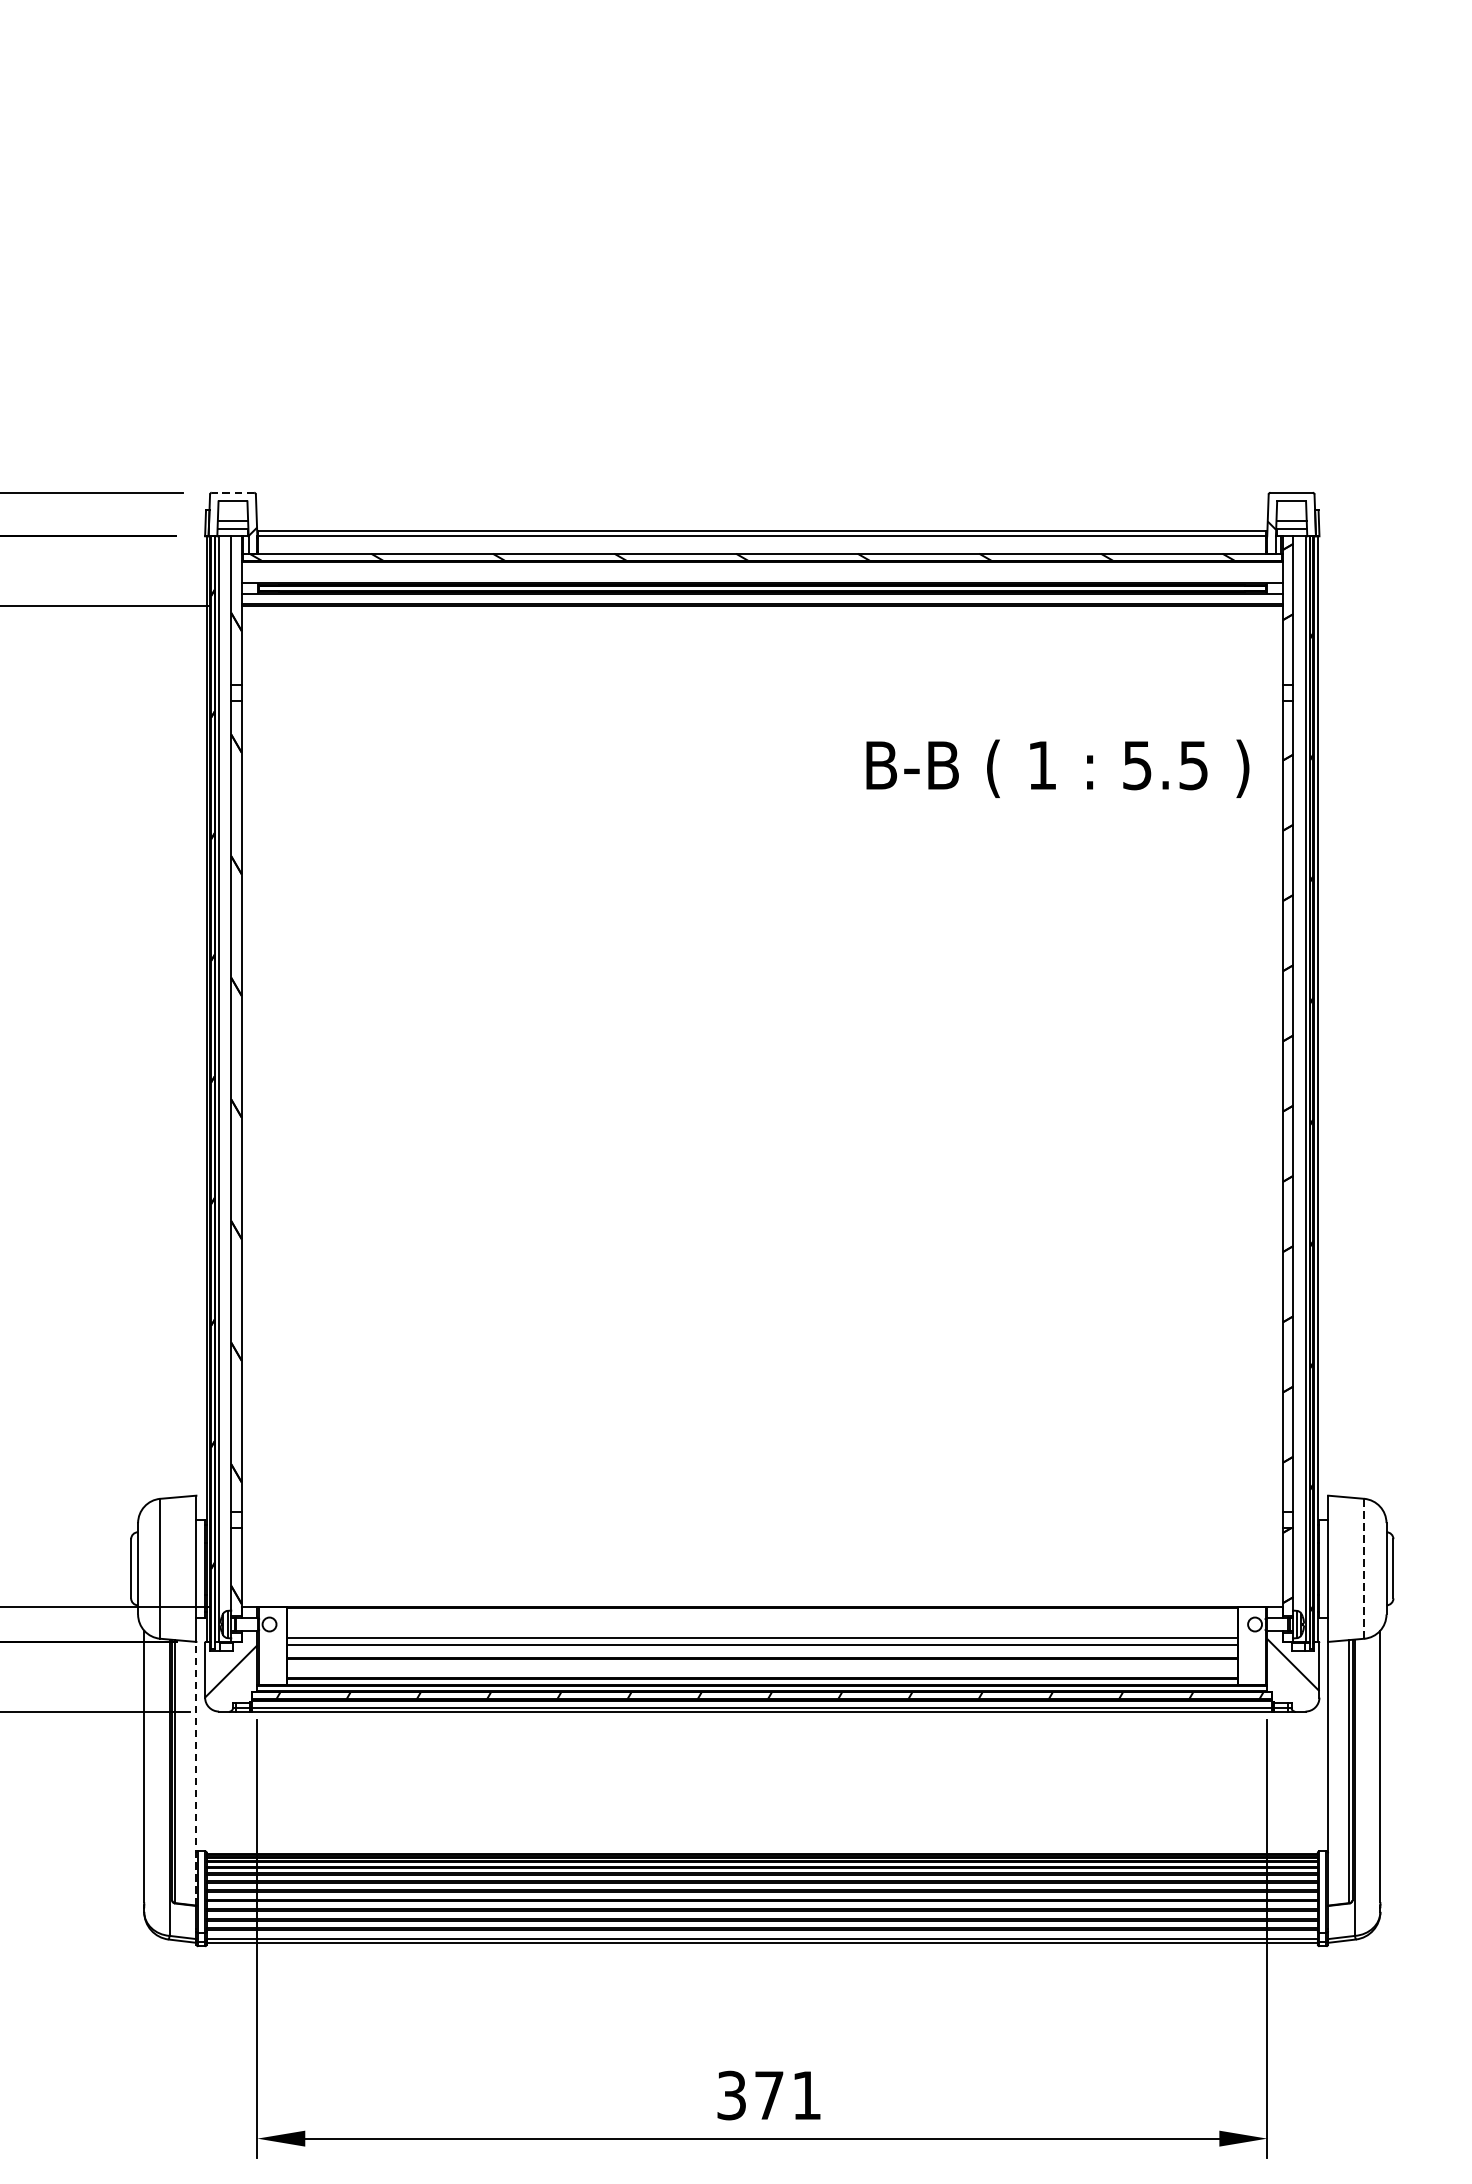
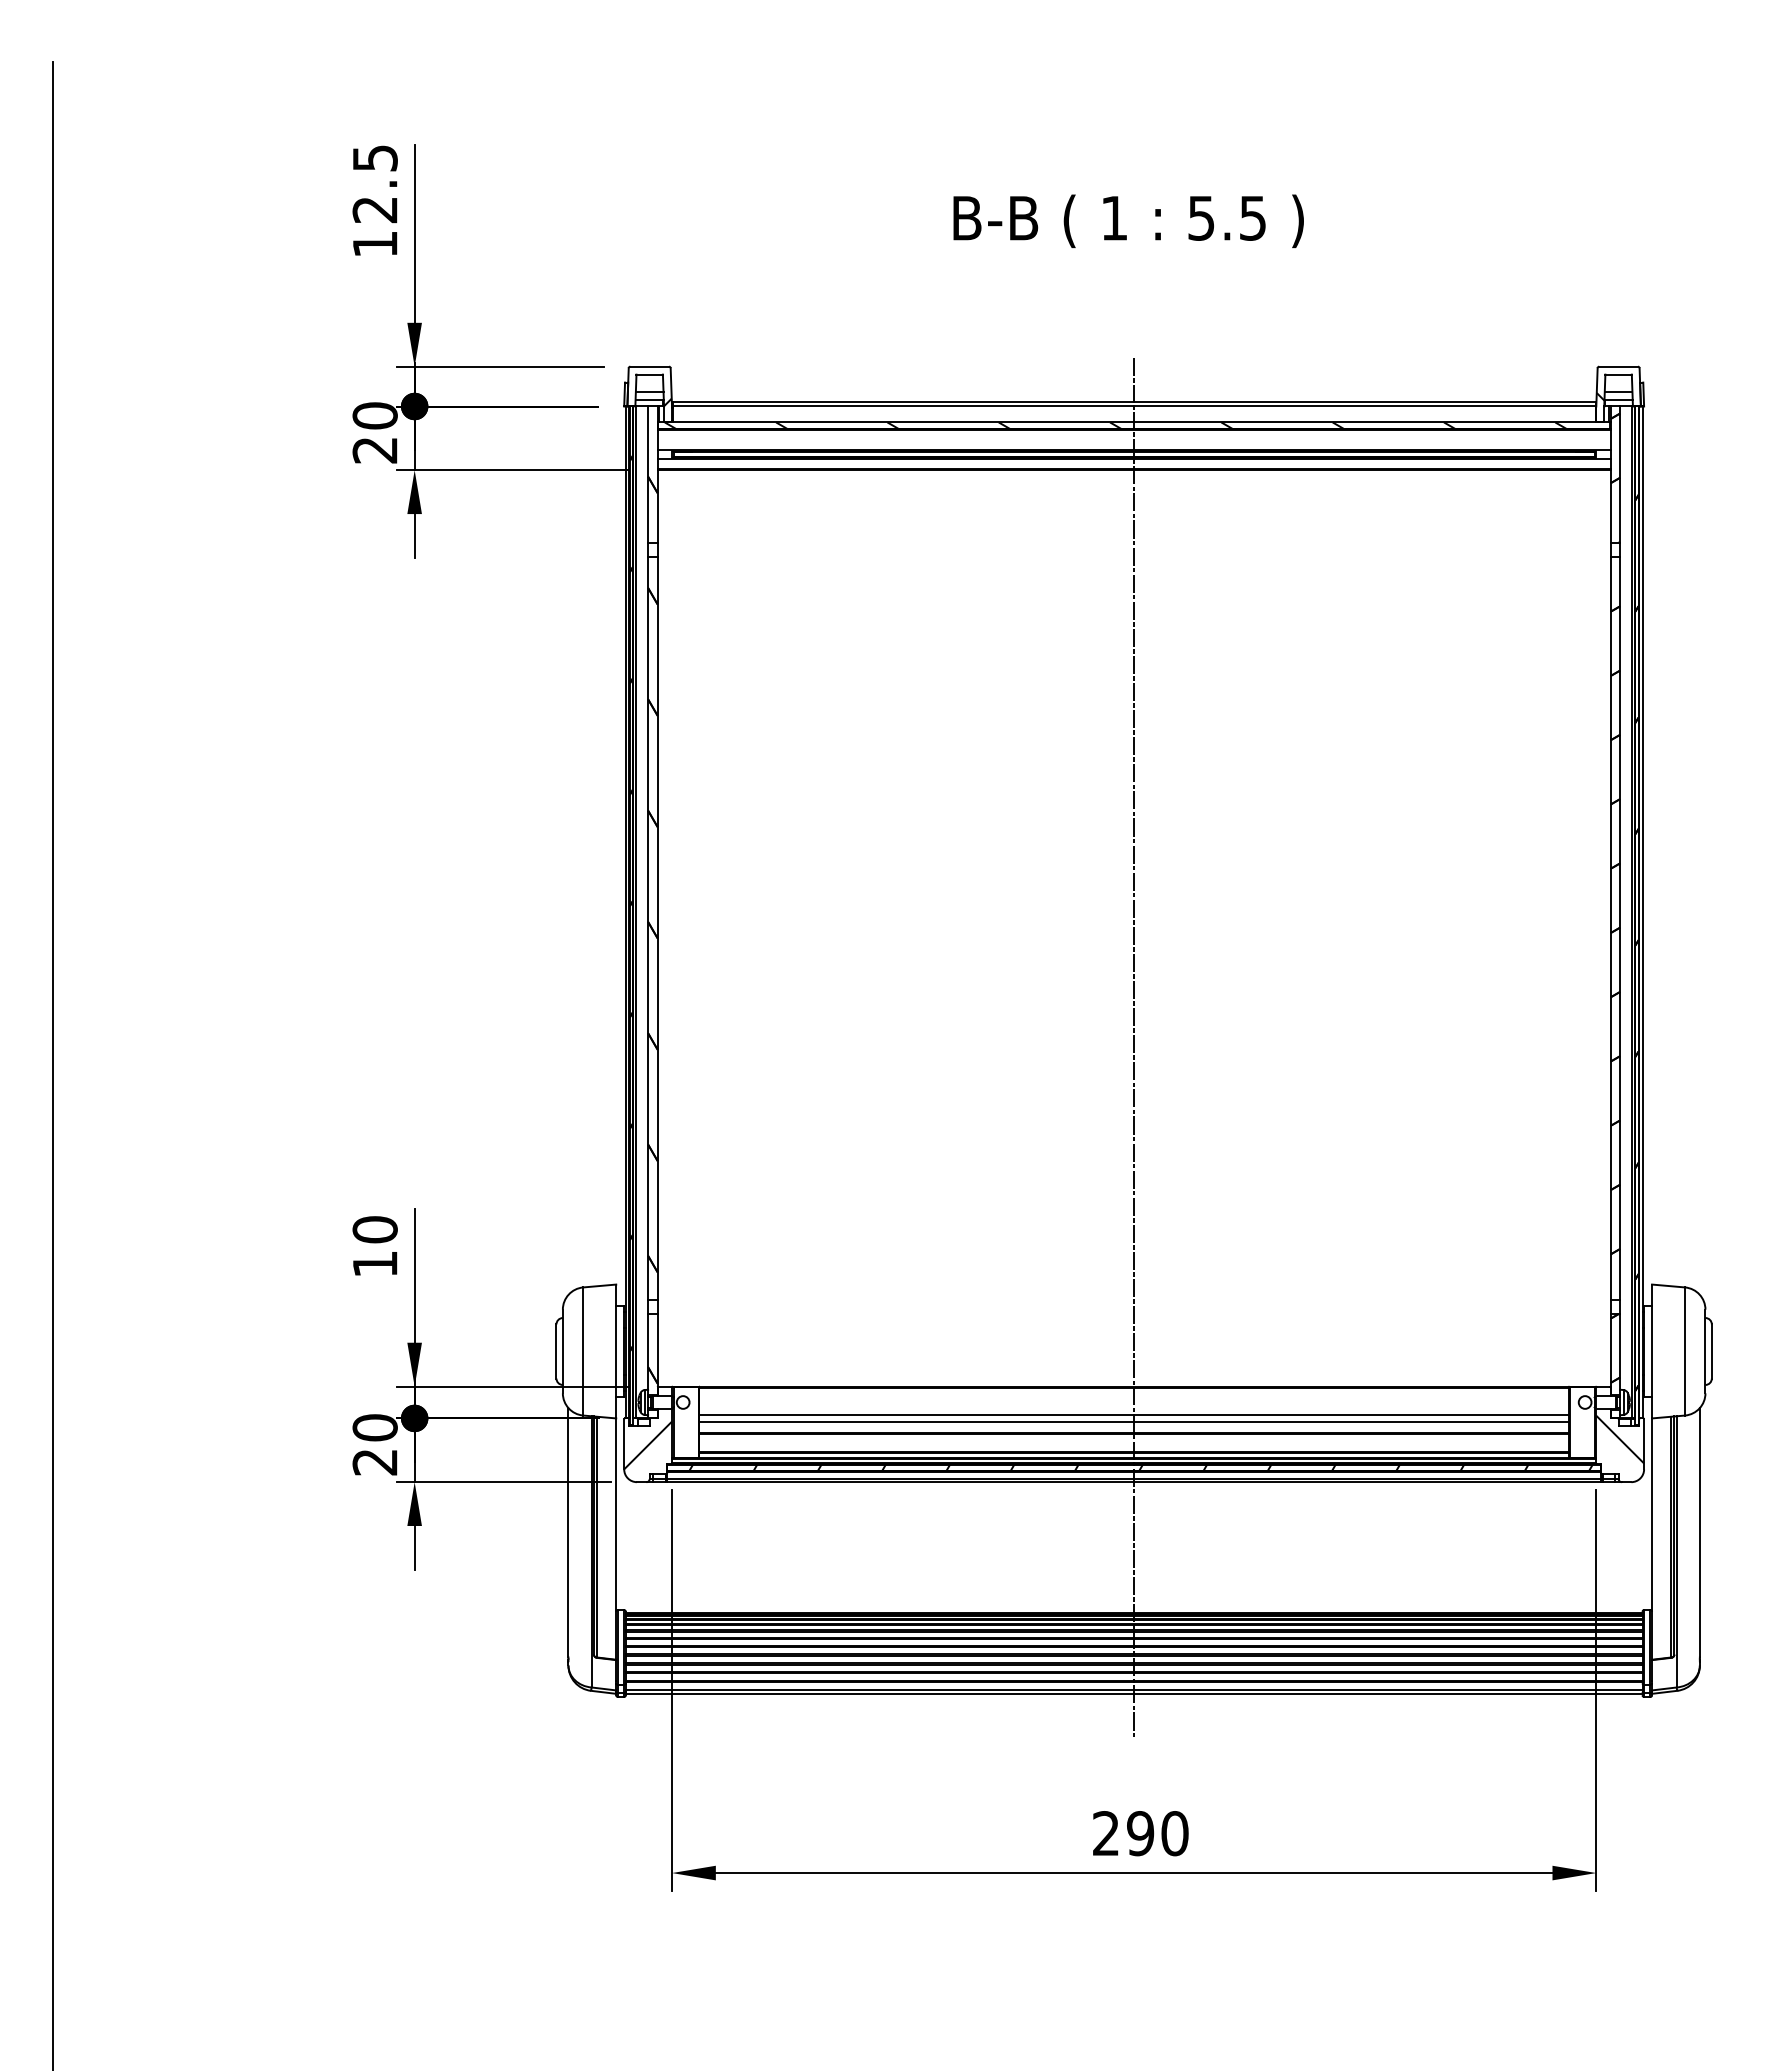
line: (232, 492) -> (649, 366), dashed -> solid
text: (1057, 767) -> (1128, 220), moved
line: (762, 1236) -> (1134, 1047), added
line: (1364, 1568) -> (1685, 1351), dashed -> solid
line: (196, 1774) -> (616, 1539), dashed -> solid
text: (769, 2095) -> (1140, 1833), 371 -> 290

